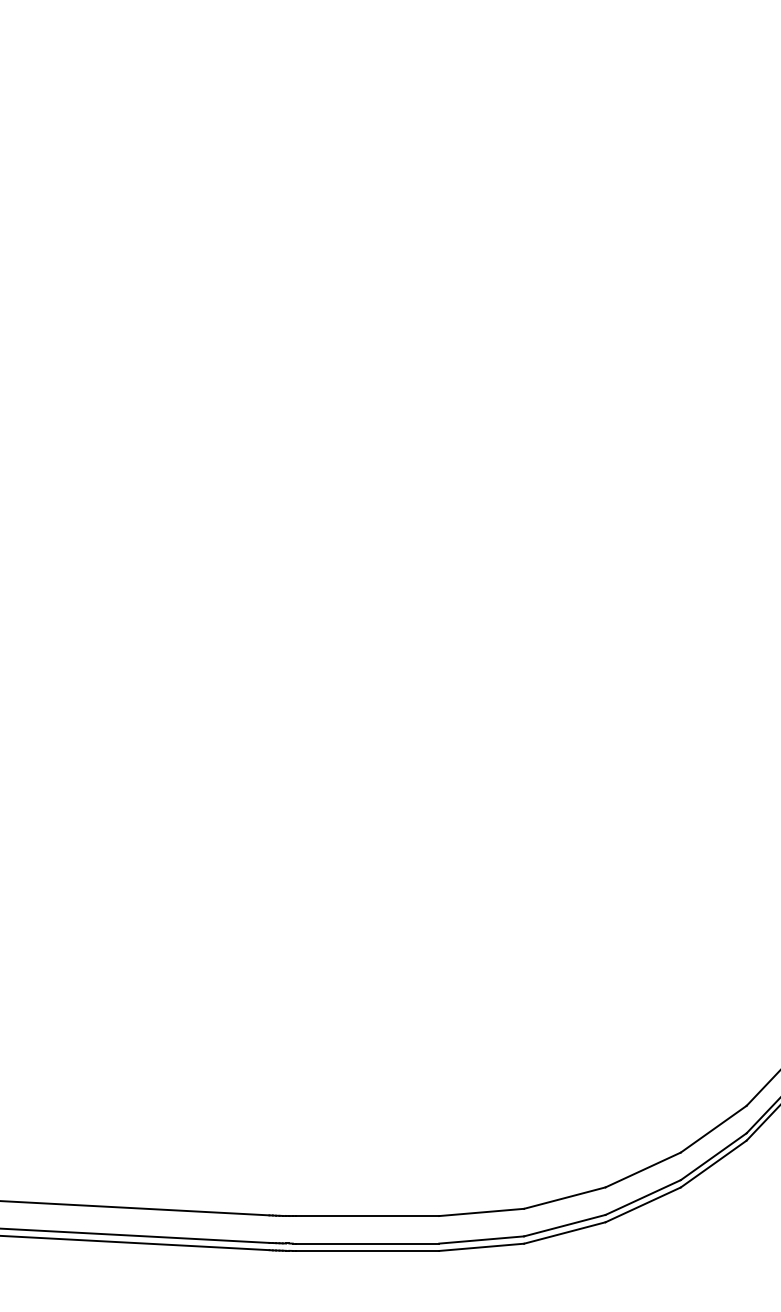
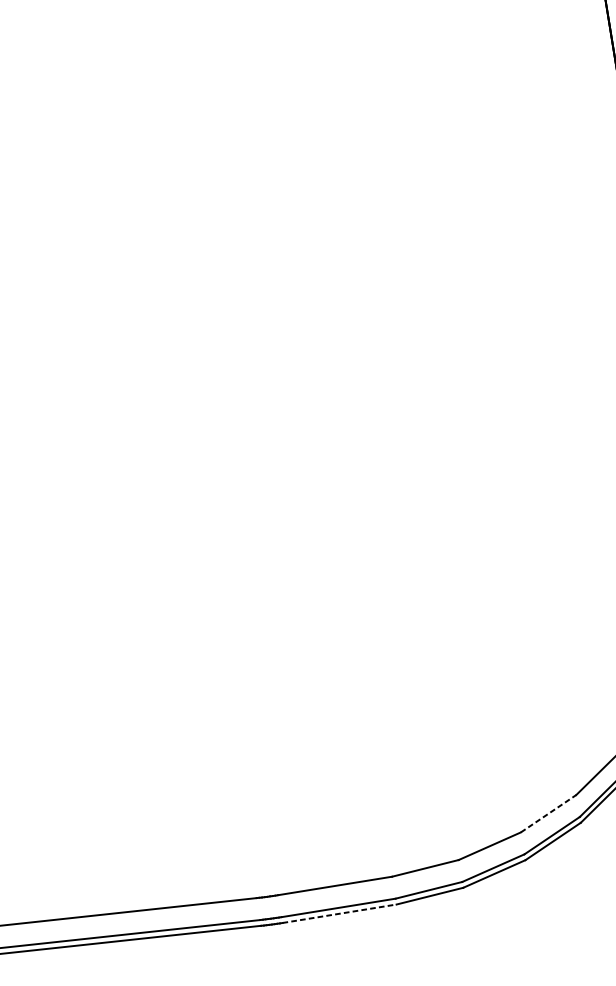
line: (643, 1169) -> (548, 813), solid -> dashed
line: (367, 1250) -> (339, 913), solid -> dashed

